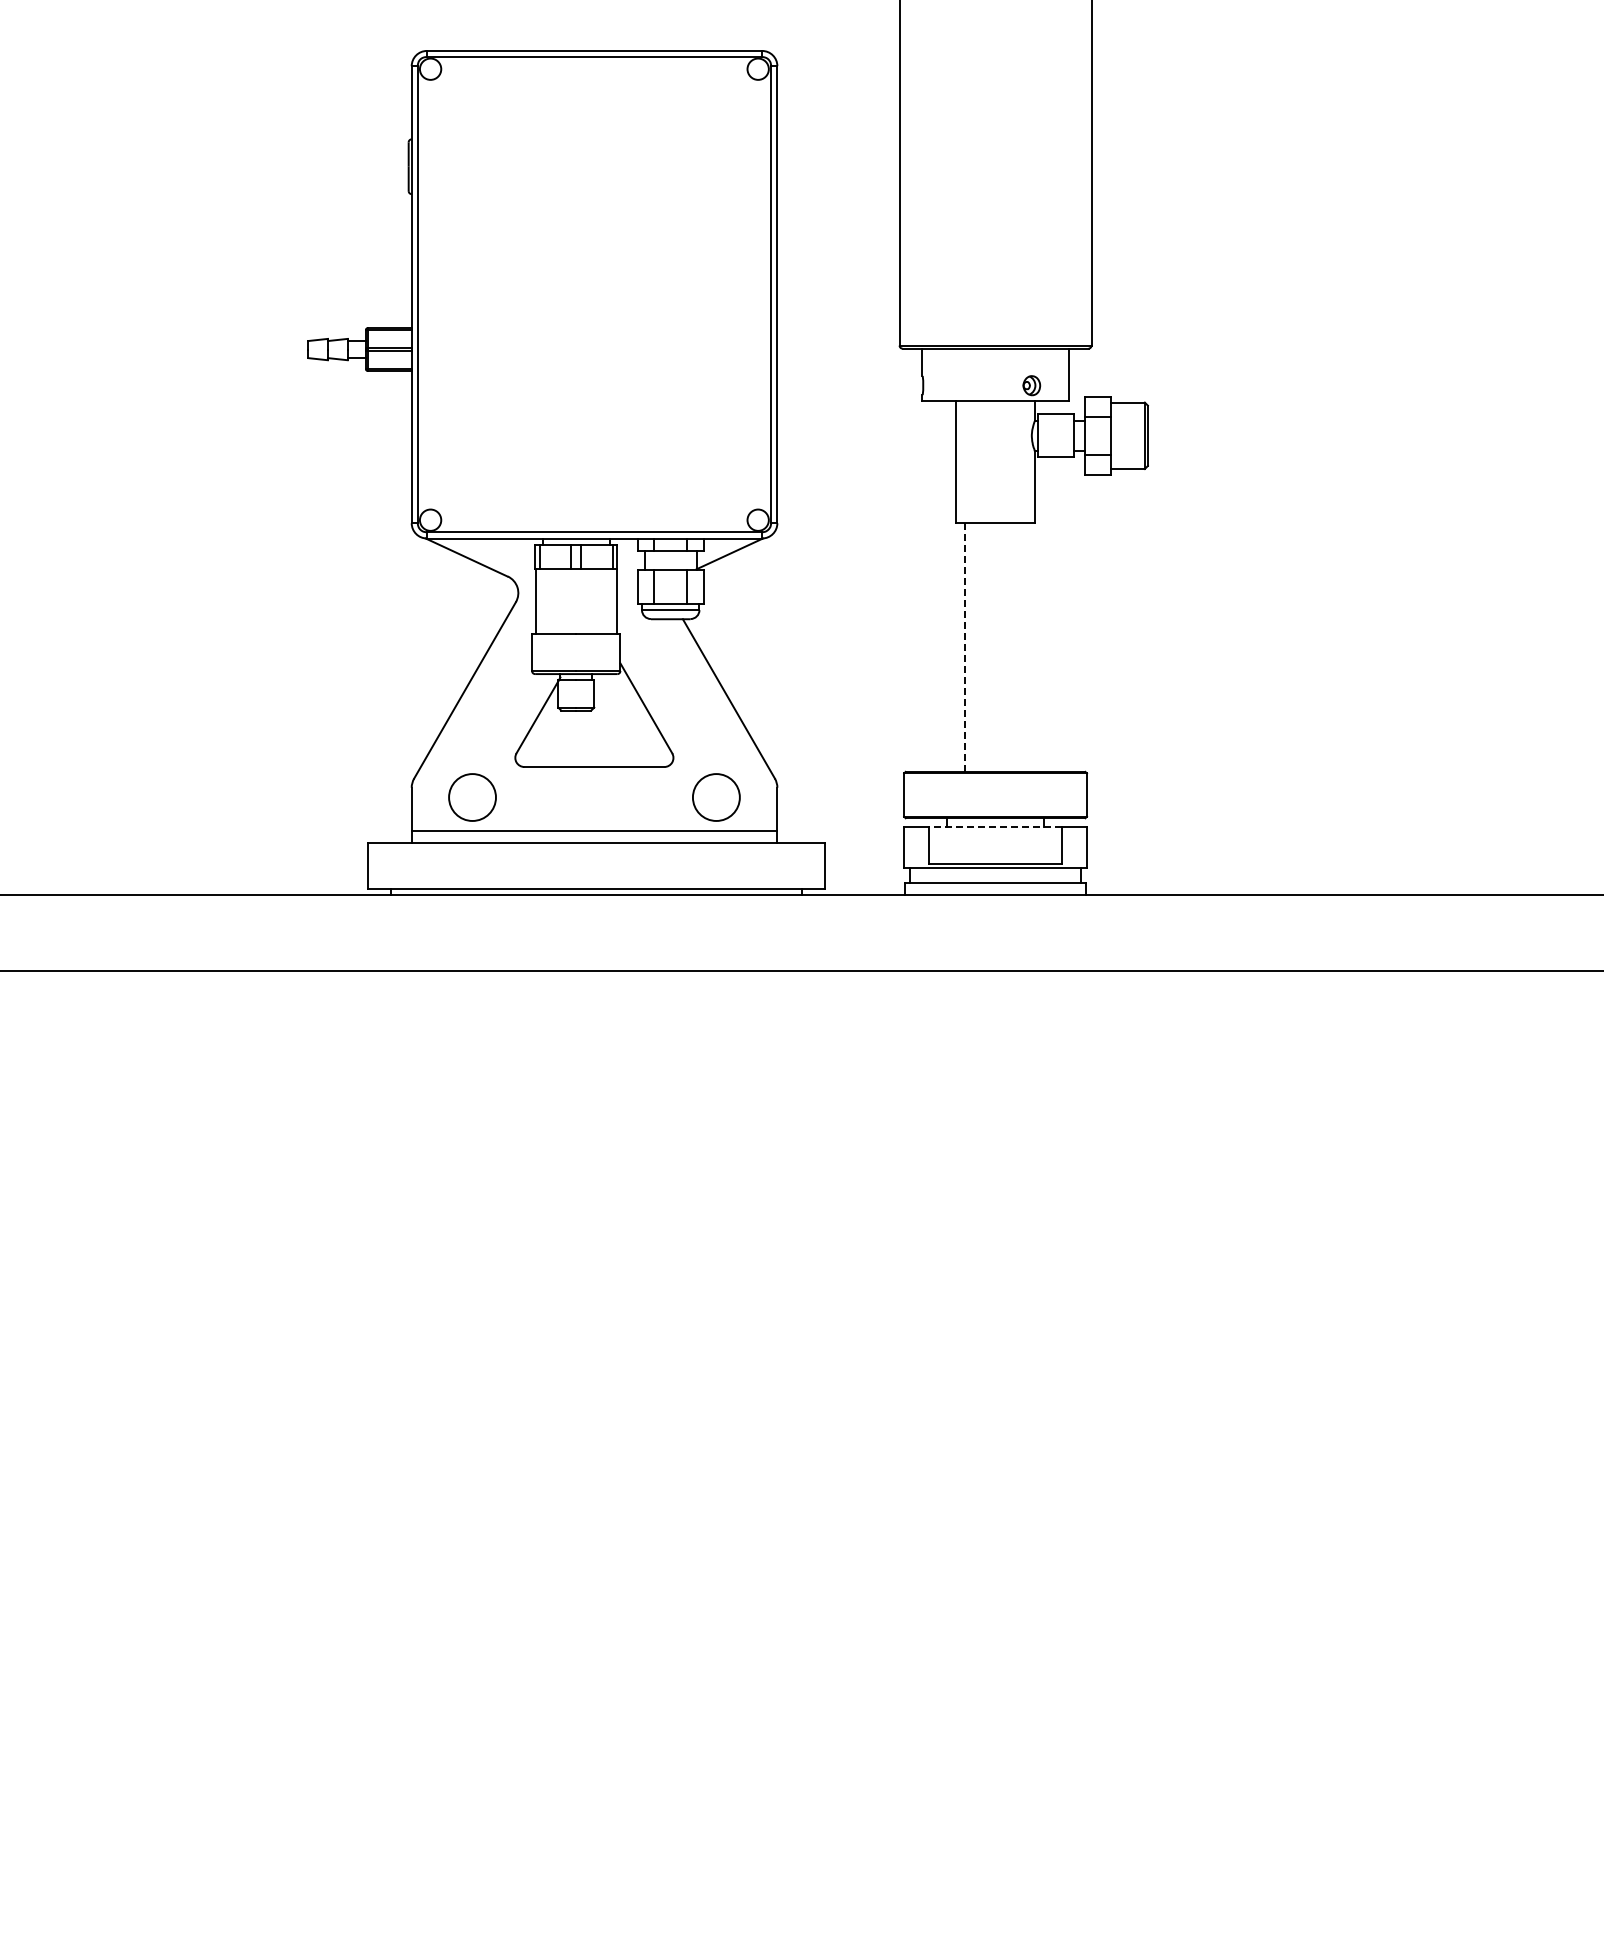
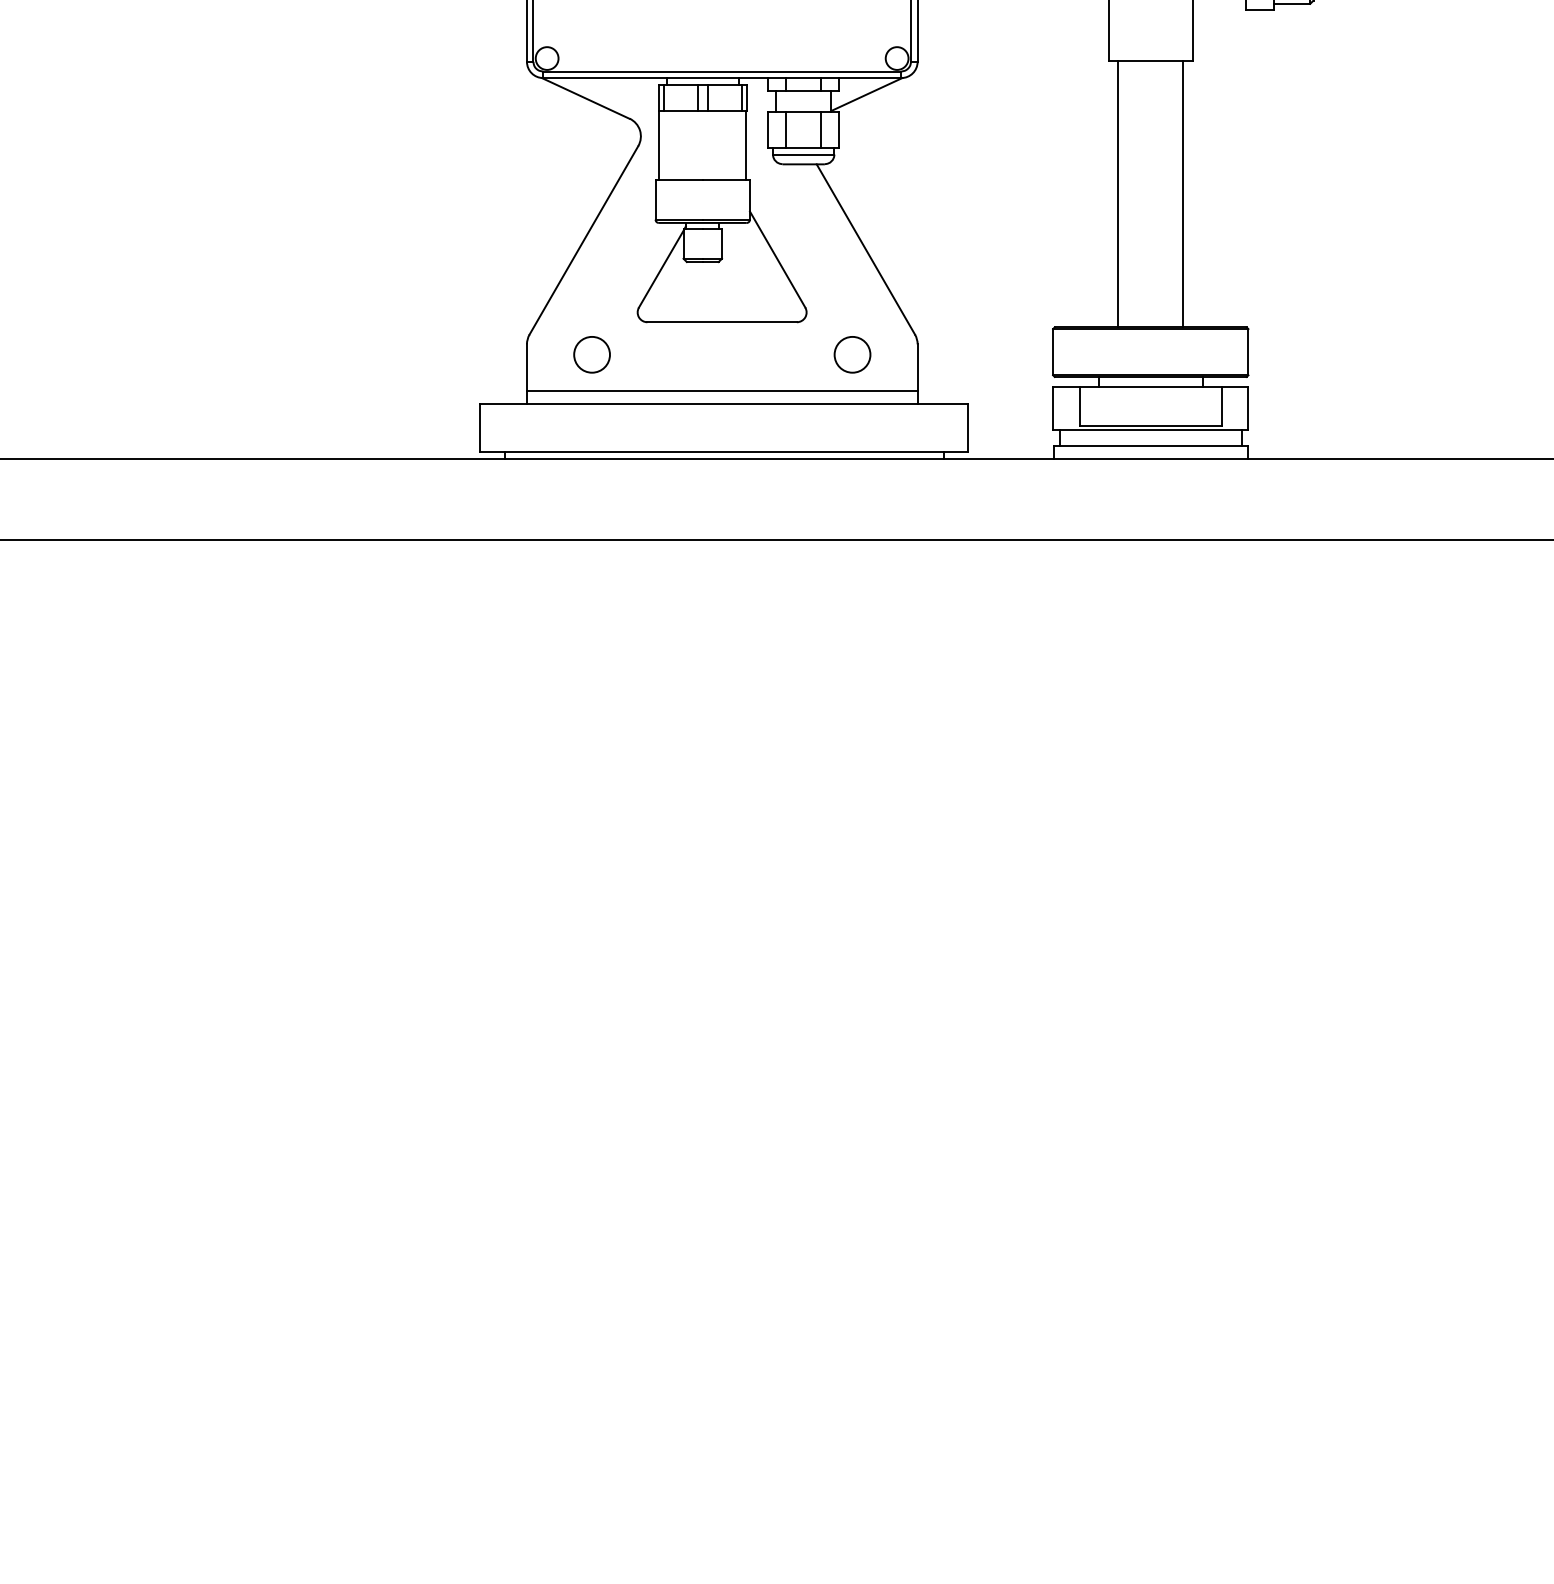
line: (1026, 646) -> (1183, 193), added
line: (965, 647) -> (1118, 194), dashed -> solid
circle: (472, 797) -> (591, 354), size x0.71
circle: (716, 797) -> (852, 354), size x0.71
line: (995, 827) -> (1150, 386), dashed -> solid

